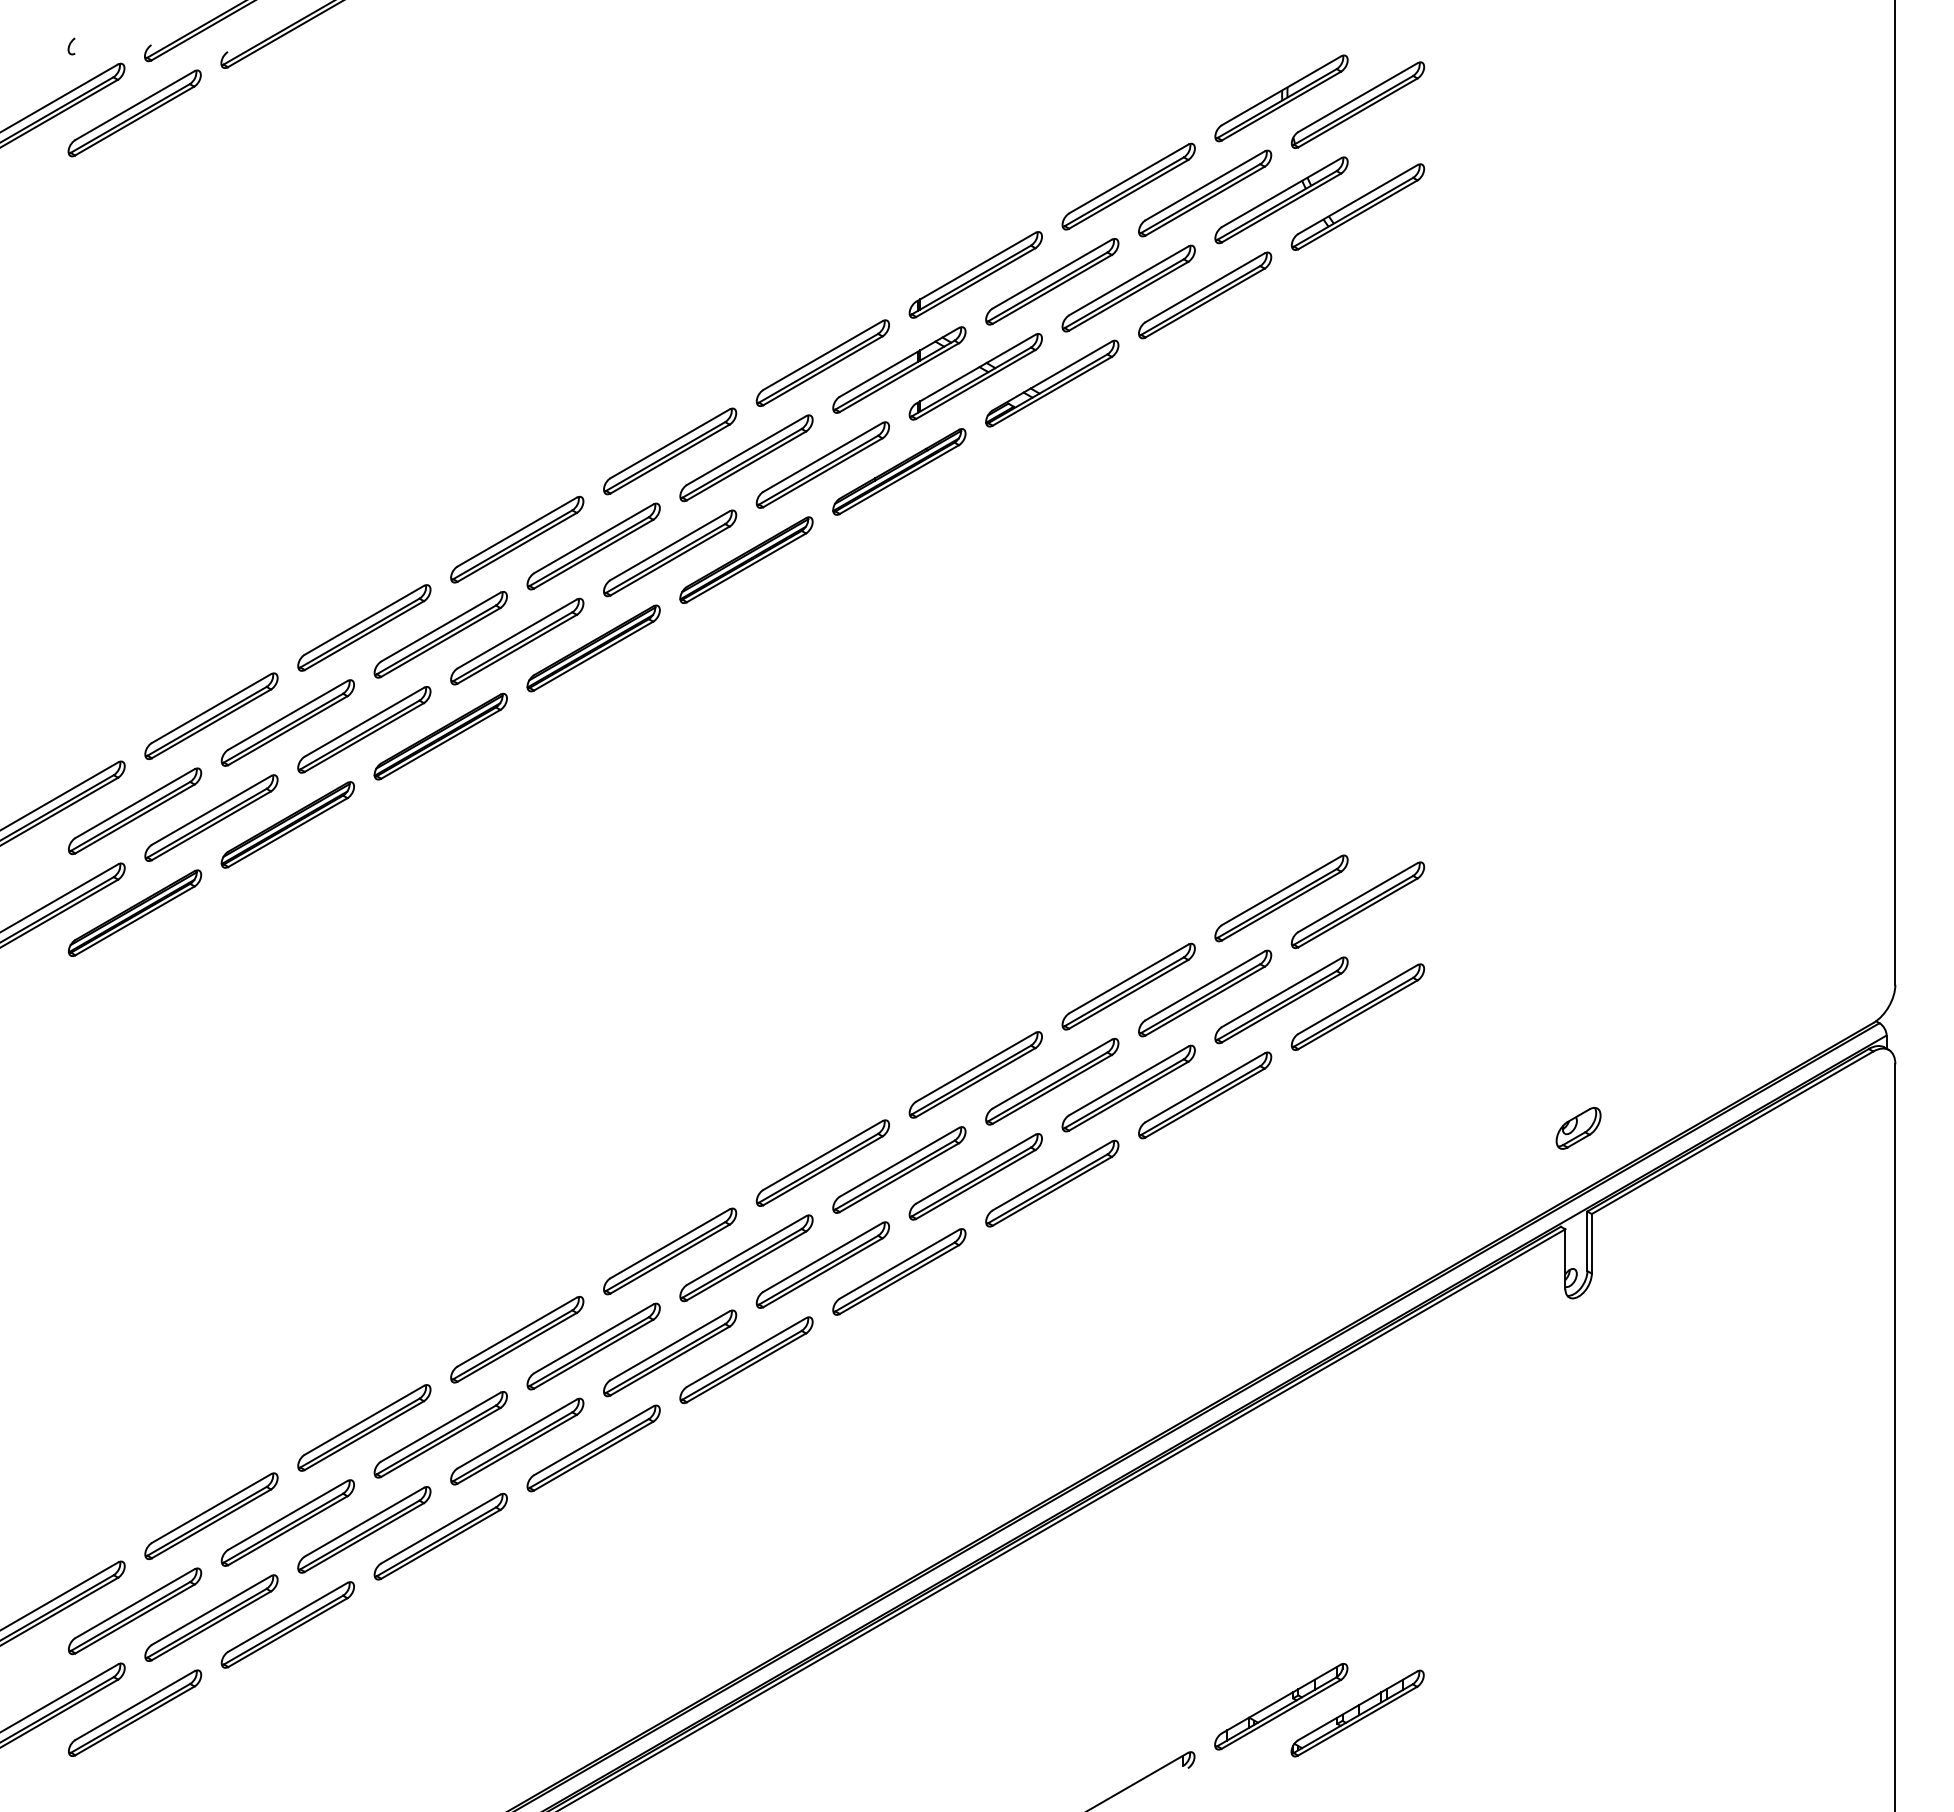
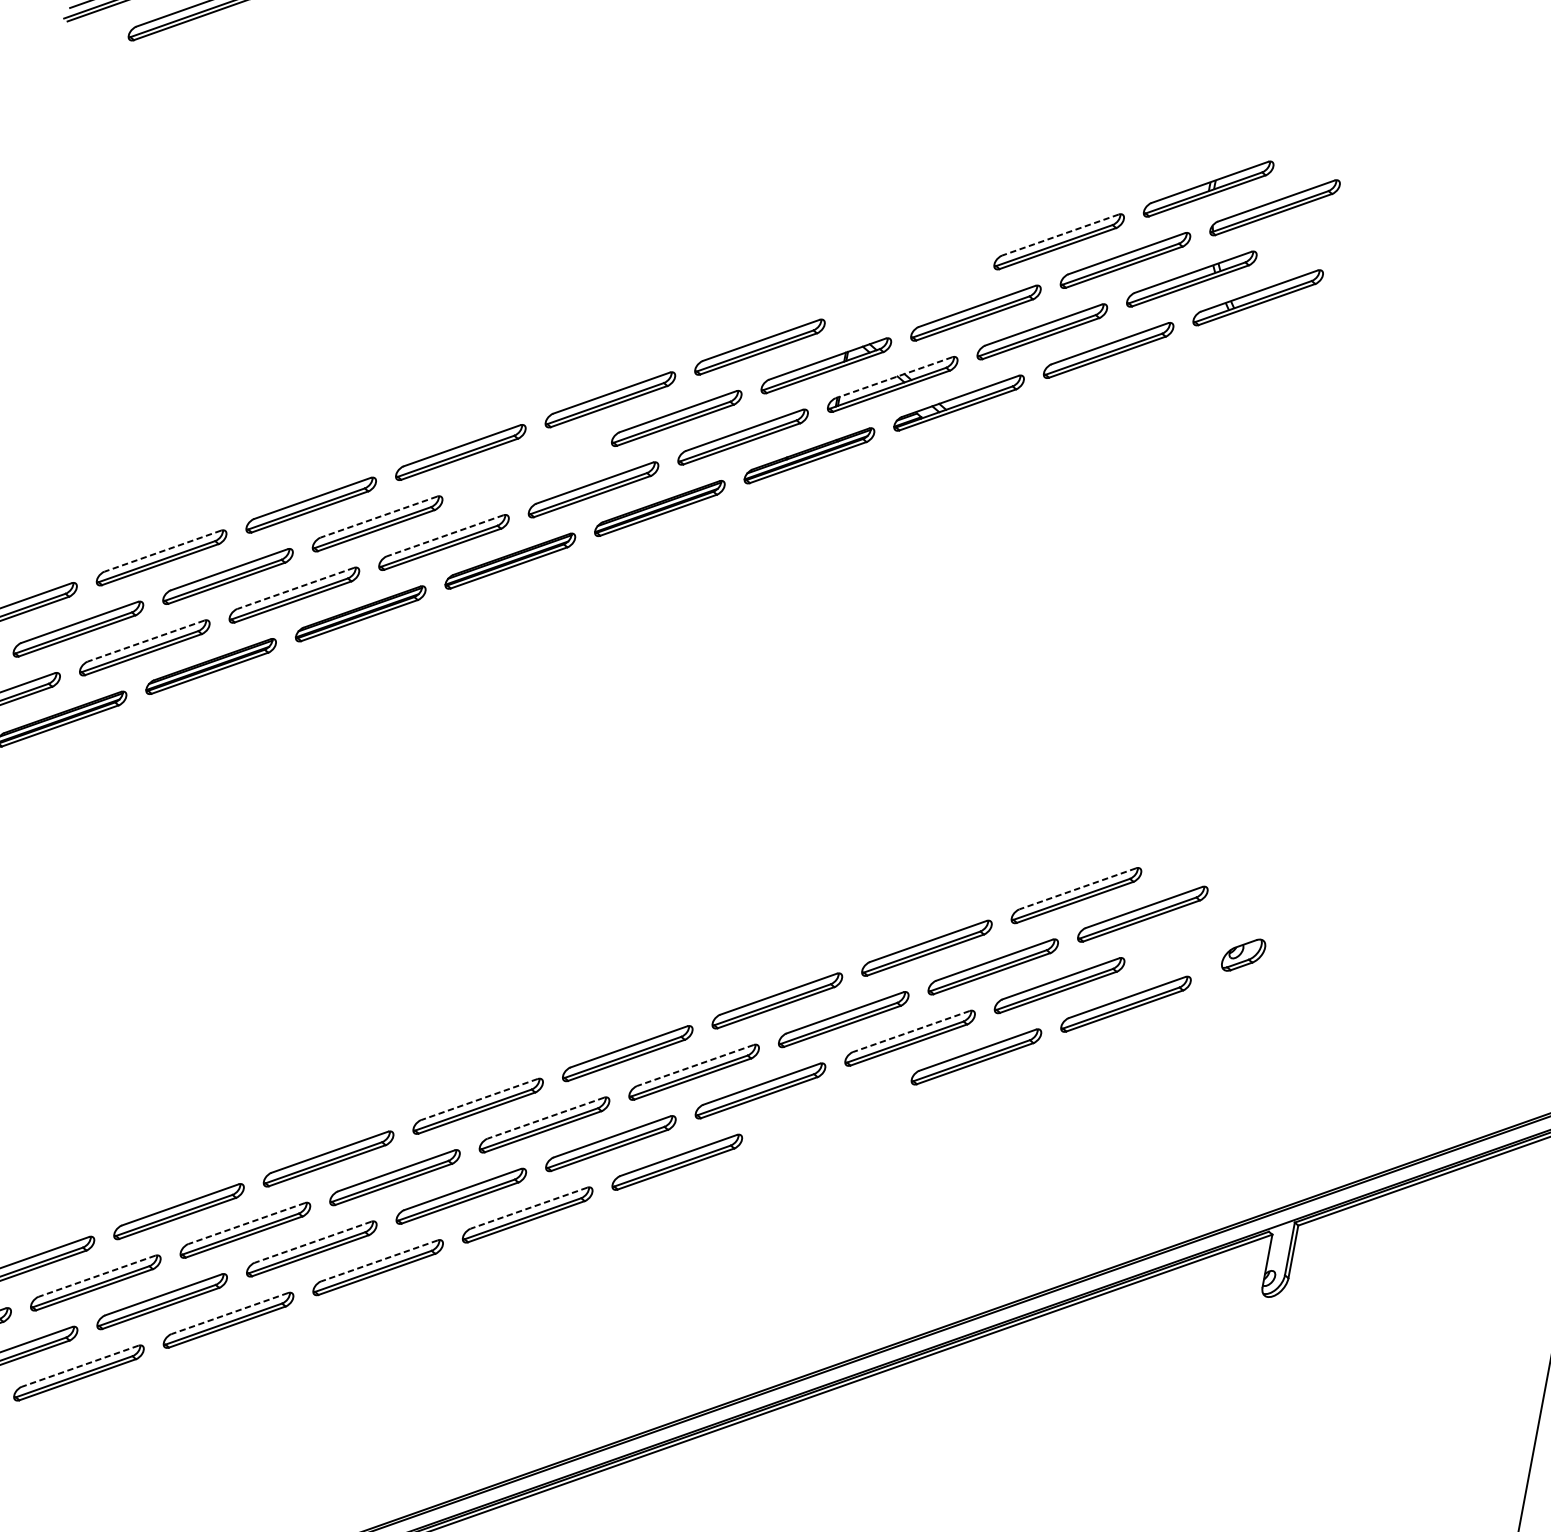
line: (1128, 179) -> (1060, 235), solid -> dashed
part: (975, 274) -> (909, 294), removed
line: (975, 369) -> (893, 377), solid -> dashed
part: (593, 546) -> (527, 471), removed
line: (440, 627) -> (378, 517), solid -> dashed
line: (517, 633) -> (445, 535), solid -> dashed
line: (211, 708) -> (162, 551), solid -> dashed
line: (364, 722) -> (295, 588), solid -> dashed
line: (211, 810) -> (146, 641), solid -> dashed
line: (1281, 890) -> (1077, 888), solid -> dashed
line: (1128, 1080) -> (911, 1031), solid -> dashed
part: (1578, 1128) -> (1243, 955), moved
line: (899, 1162) -> (695, 1065), solid -> dashed
part: (1052, 1183) -> (827, 1109), removed
line: (670, 1243) -> (479, 1099), solid -> dashed
line: (746, 1250) -> (545, 1118), solid -> dashed
line: (746, 1352) -> (528, 1208), solid -> dashed
line: (440, 1427) -> (246, 1223), solid -> dashed
line: (517, 1434) -> (313, 1242), solid -> dashed
line: (593, 1440) -> (379, 1260), solid -> dashed
line: (287, 1515) -> (96, 1276), solid -> dashed
line: (440, 1529) -> (229, 1313), solid -> dashed
line: (287, 1617) -> (79, 1366), solid -> dashed

